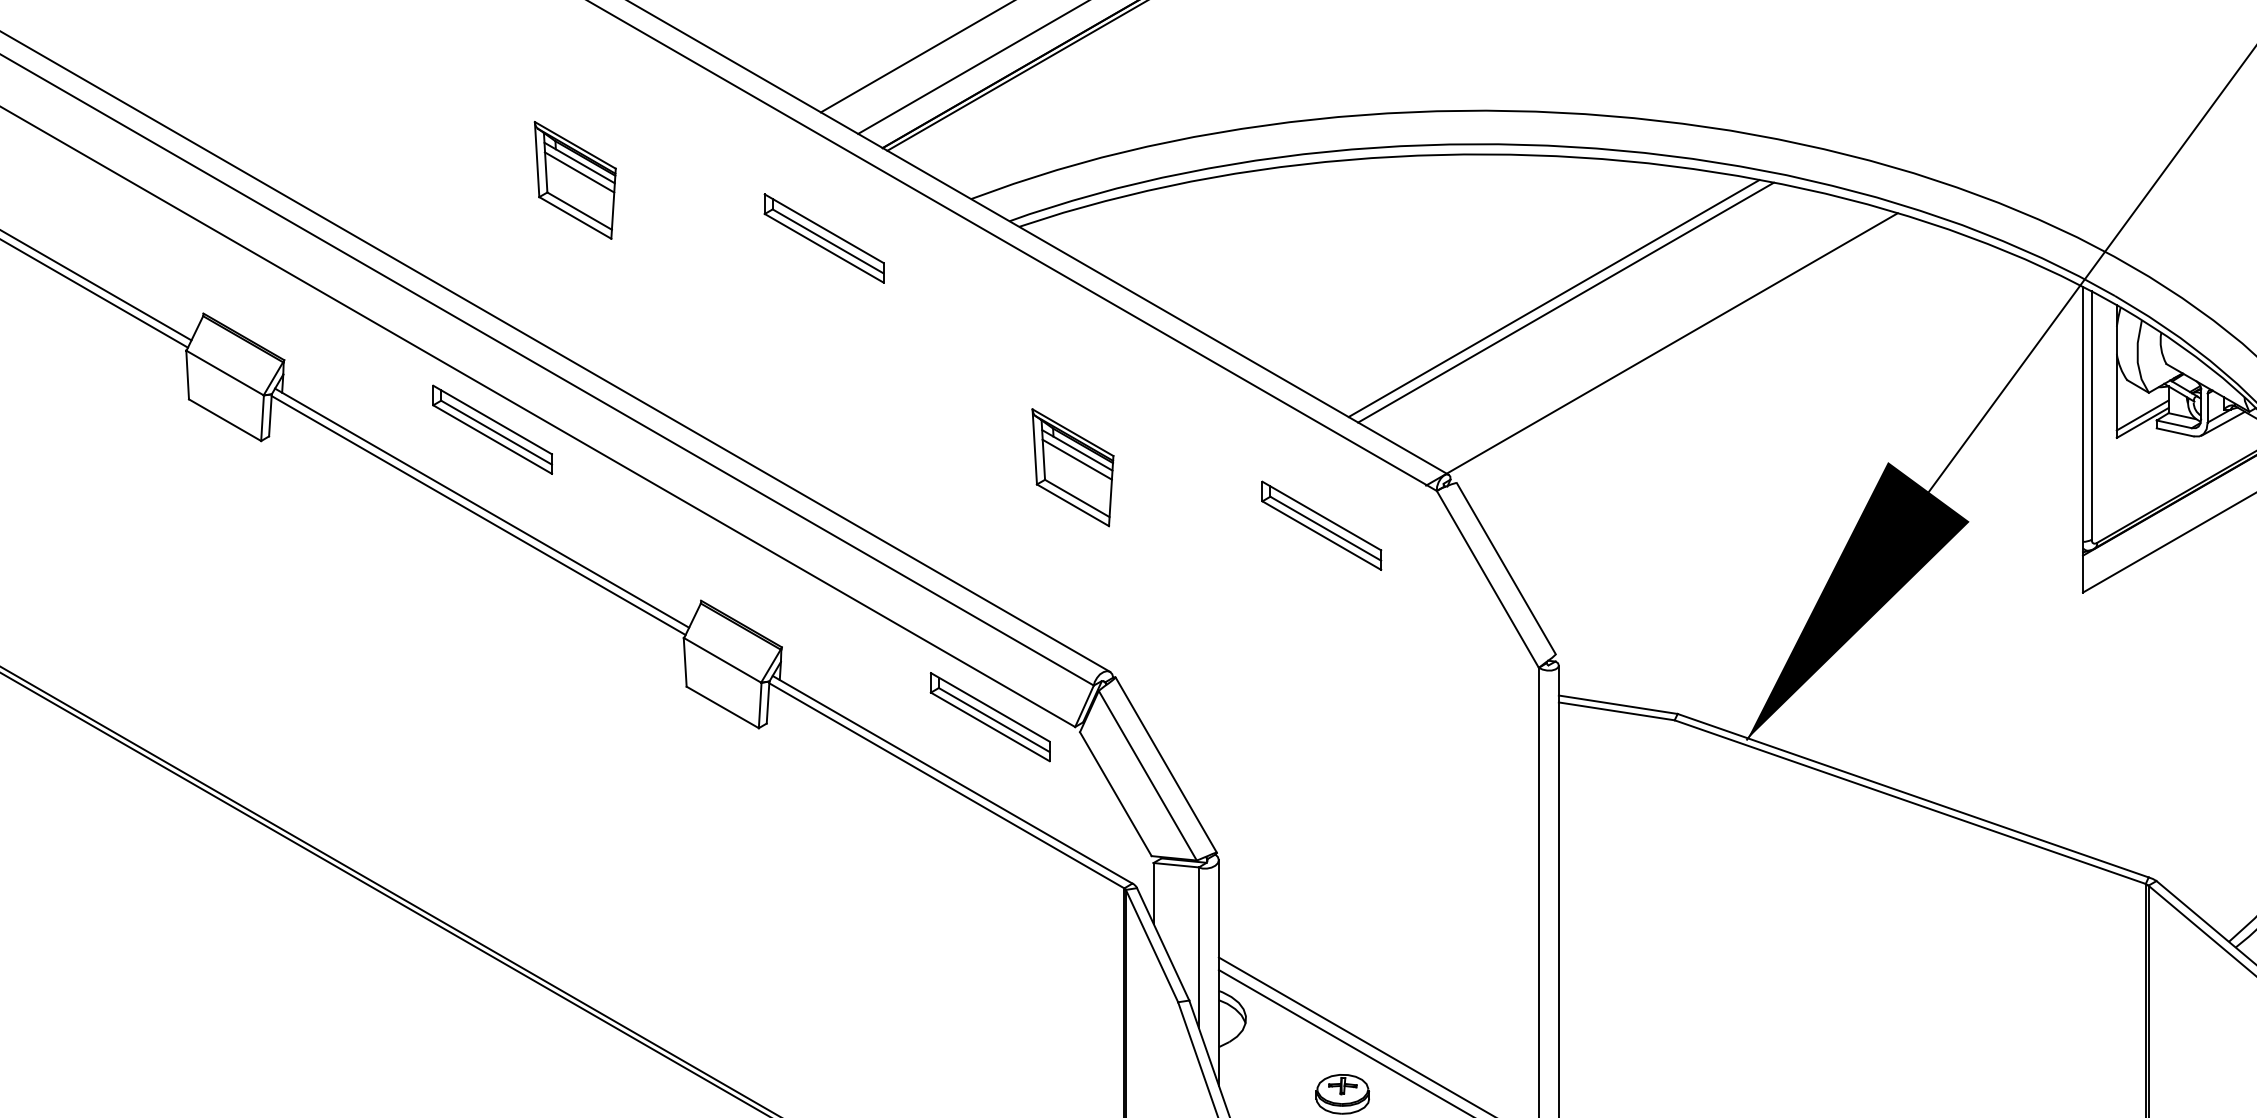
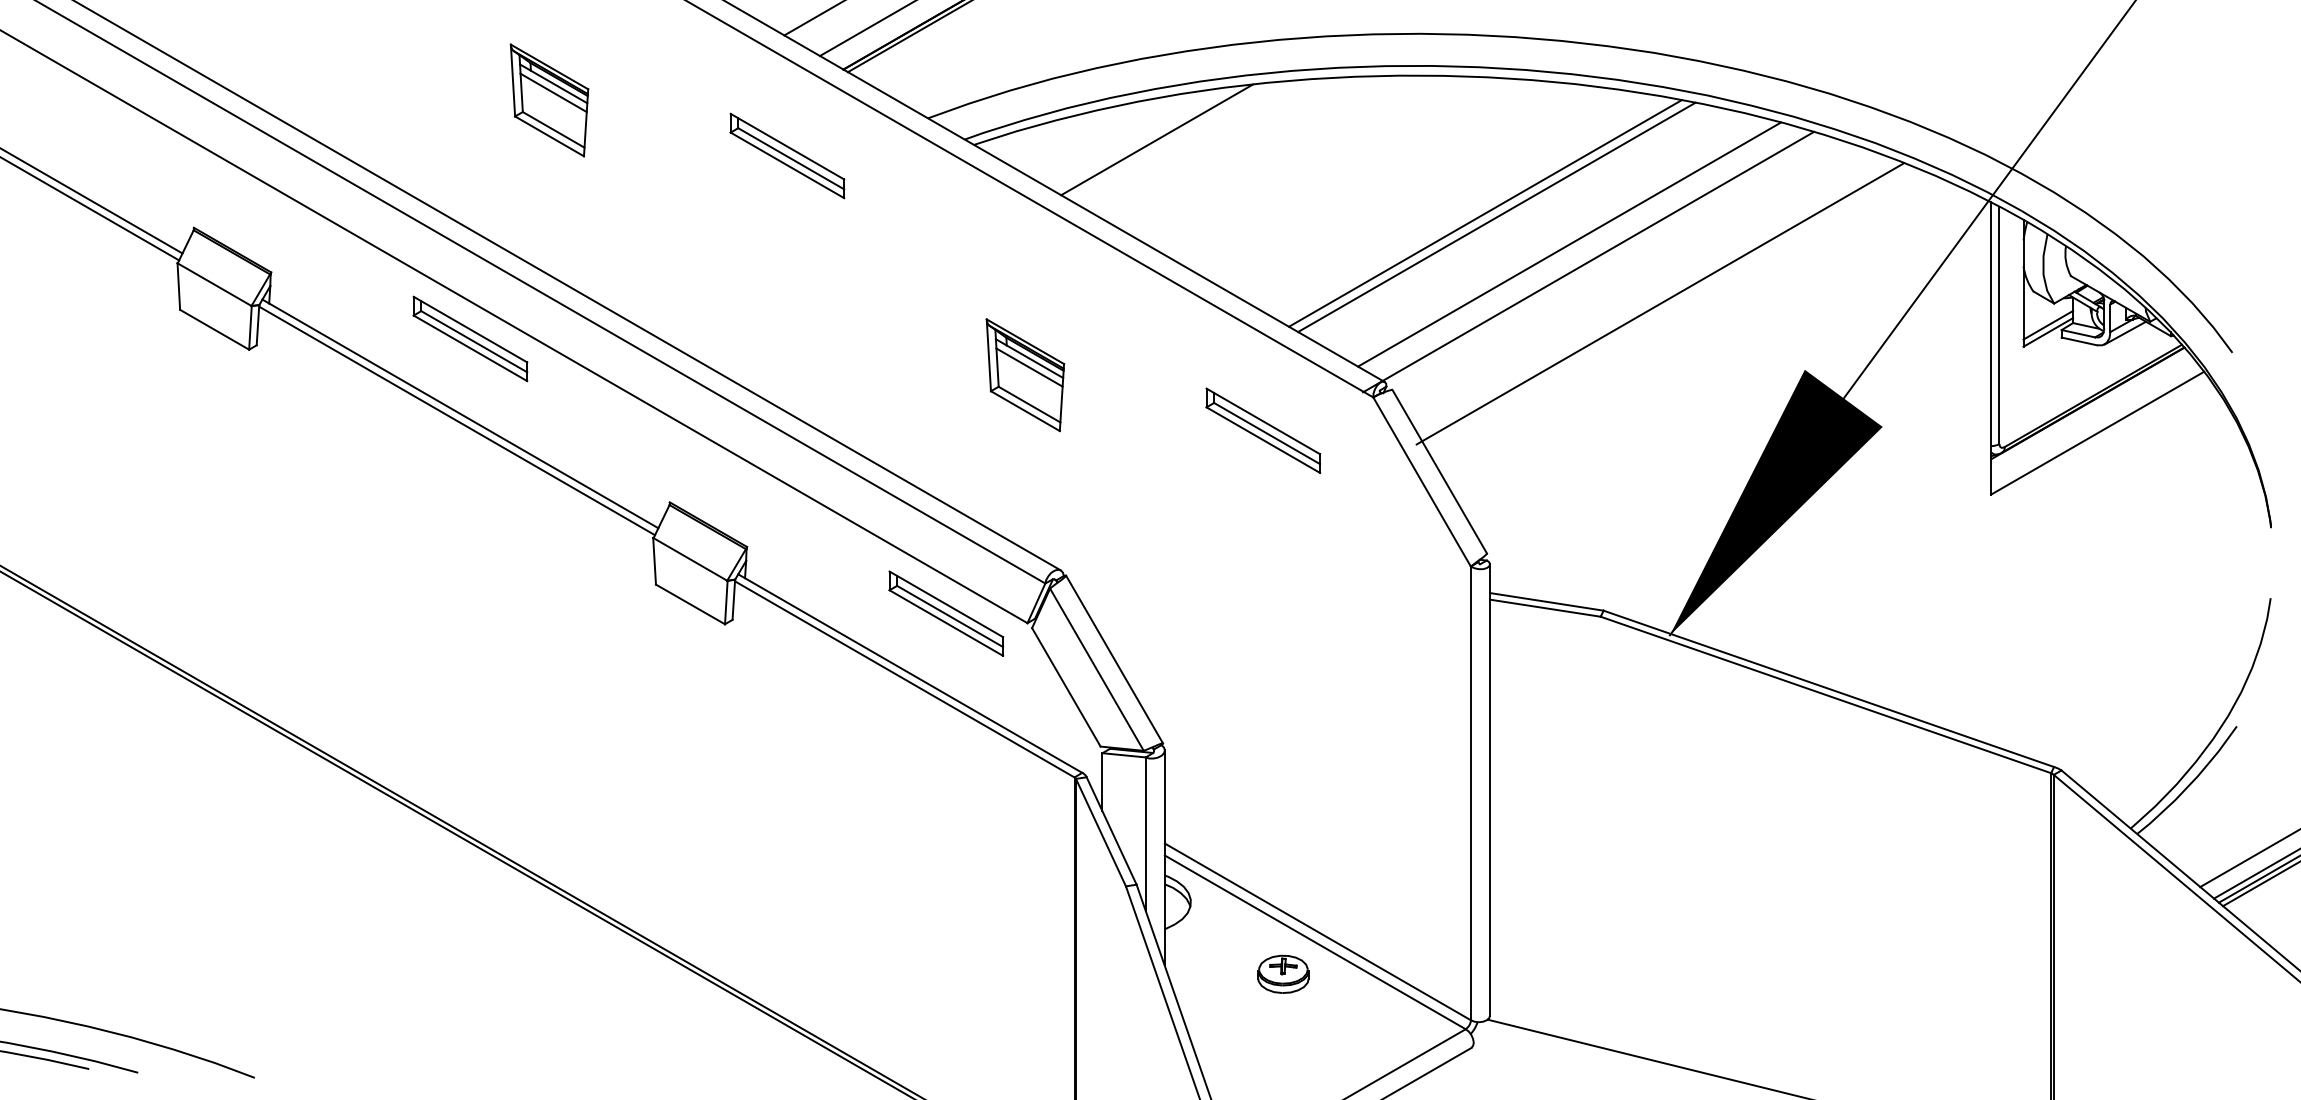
line: (1211, 221) -> (1157, 139), added
line: (1642, 331) -> (1569, 244), added
line: (1737, 392) -> (1660, 303), added

